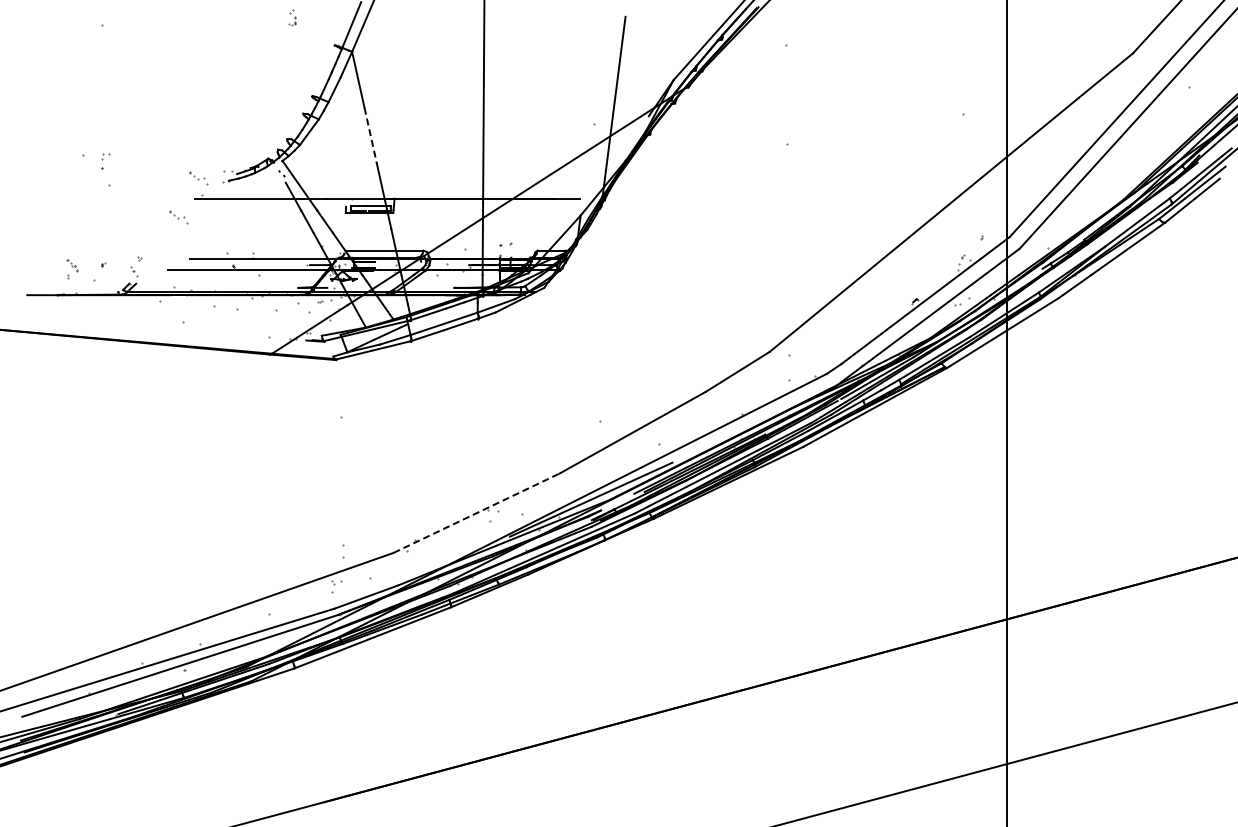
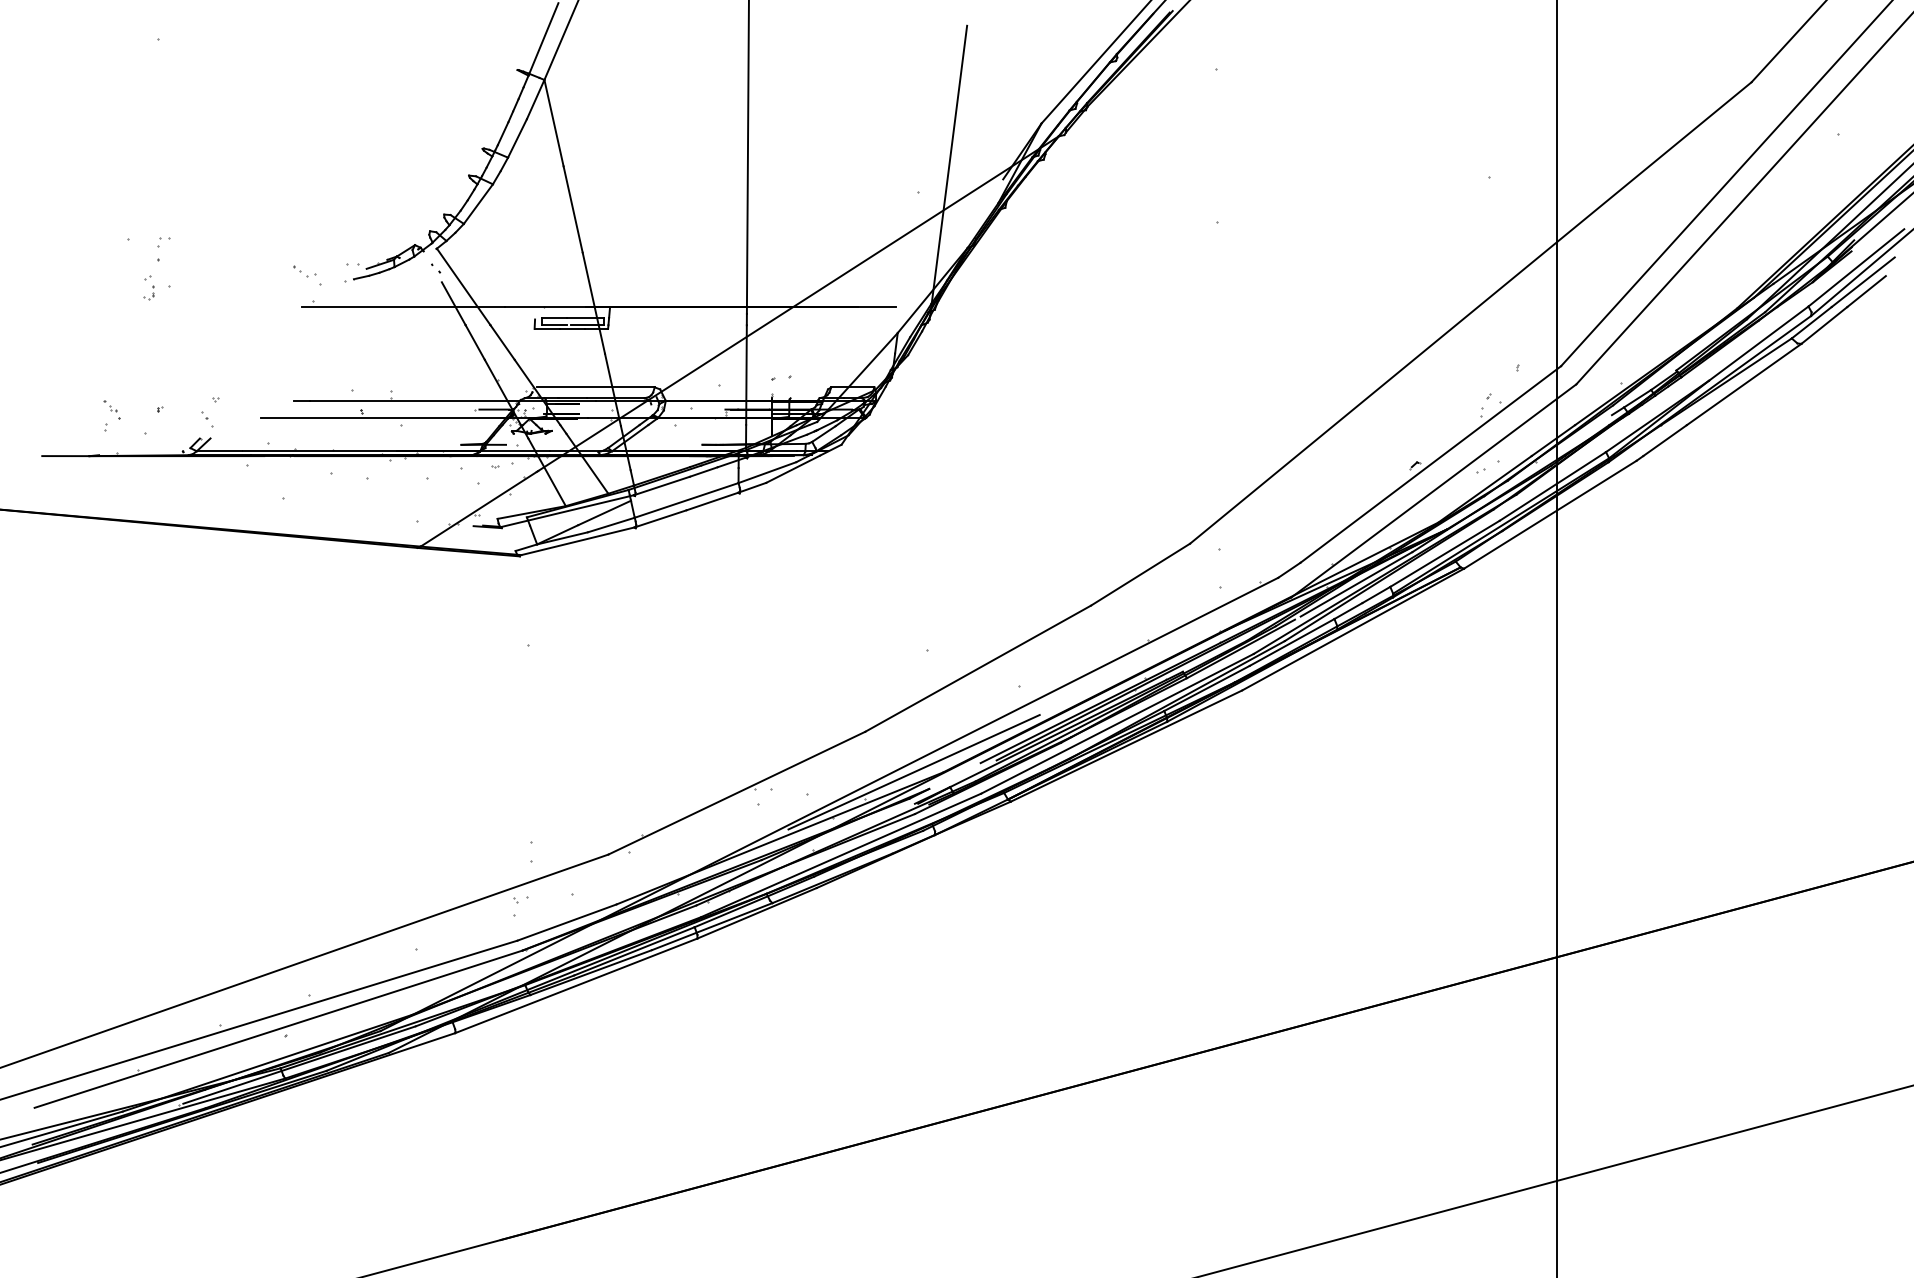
part: (292, 17) -> (149, 286), moved
line: (370, 135) -> (572, 209), dashed -> solid
part: (178, 217) -> (276, 336), removed
line: (477, 513) -> (738, 793), dashed -> solid

